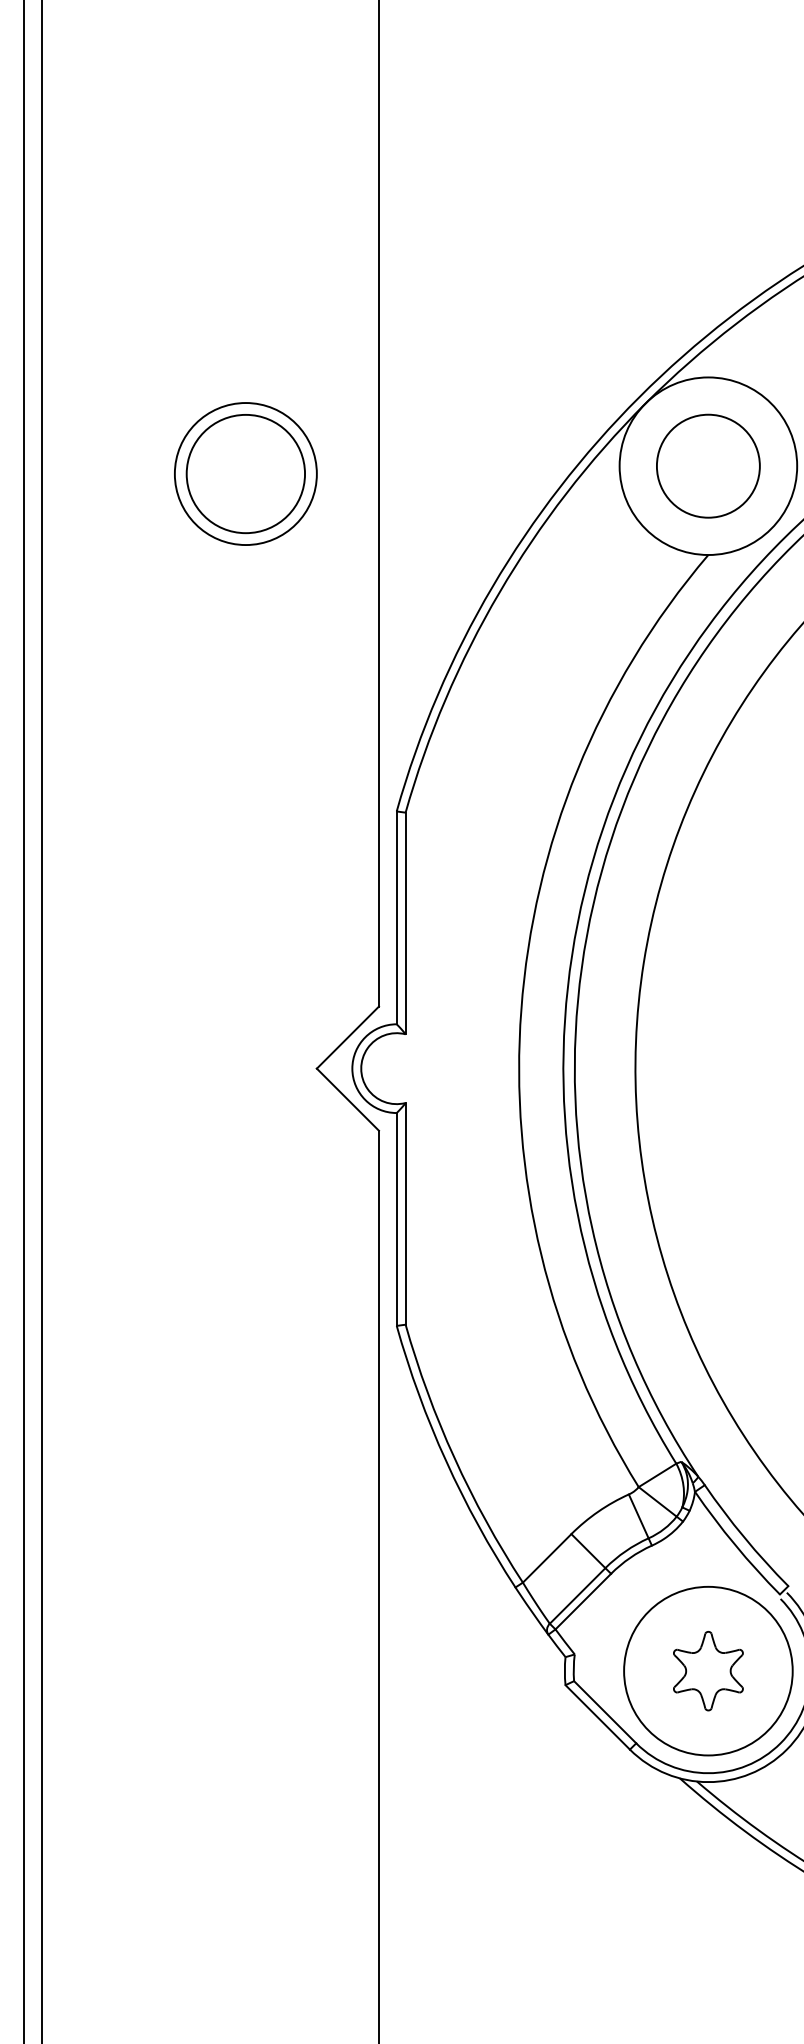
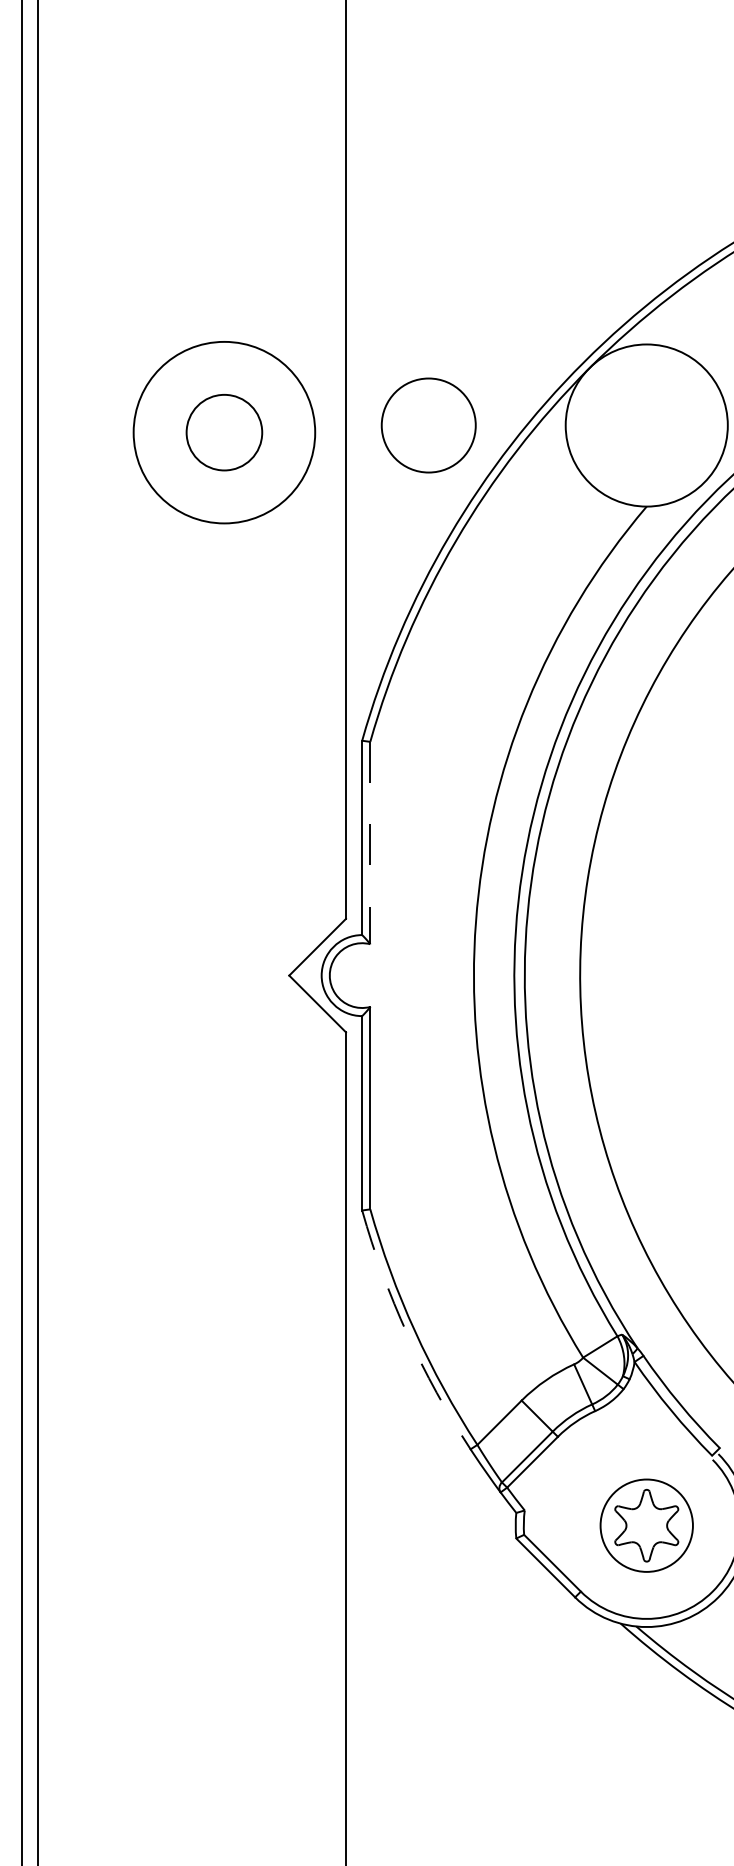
circle: (708, 466) -> (428, 425), moved
circle: (245, 473) -> (224, 432), size x0.7
circle: (245, 473) -> (224, 432), size x1.4
line: (405, 923) -> (370, 843), solid -> dashed
arc: (446, 1461) -> (407, 1334), solid -> dashed
circle: (708, 1670) -> (646, 1525), size x0.6

